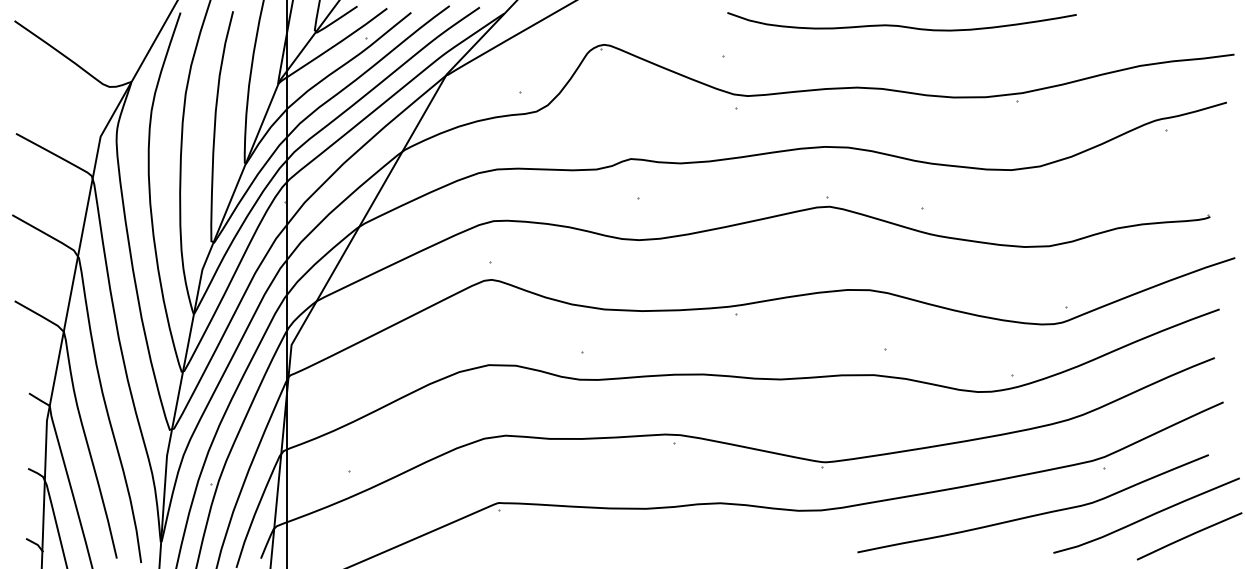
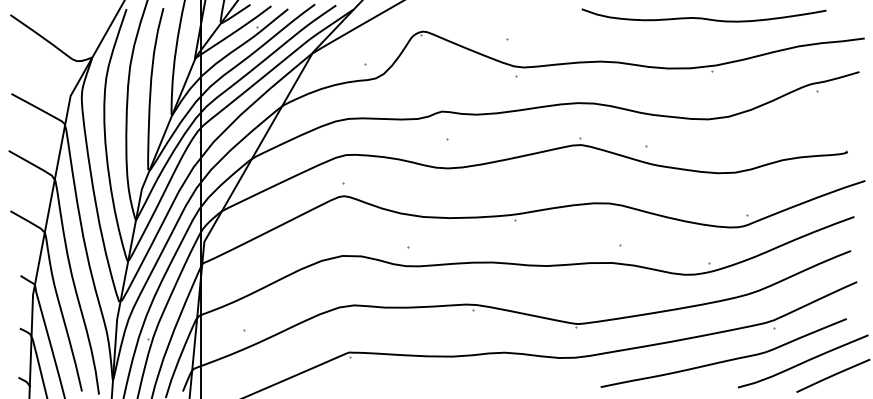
curve: (901, 25) -> (703, 18), moved

